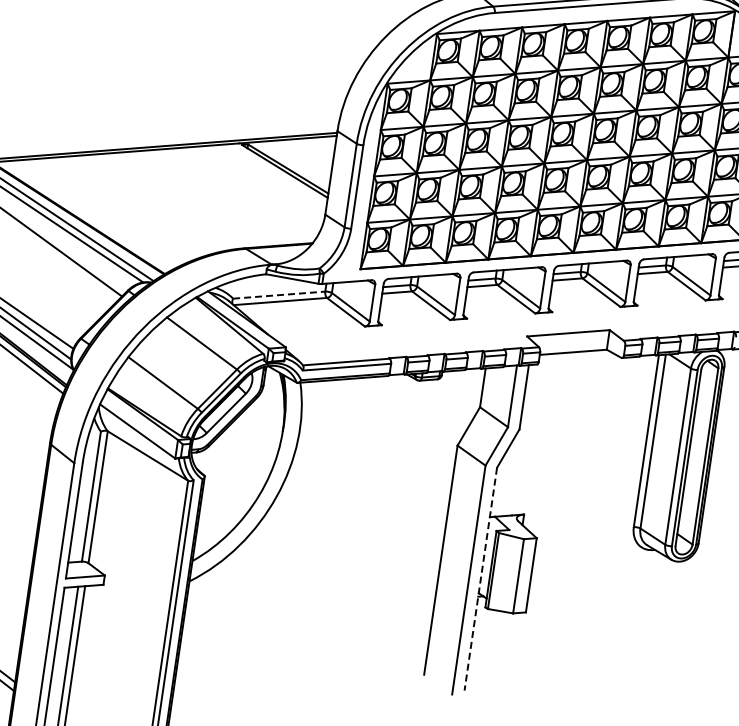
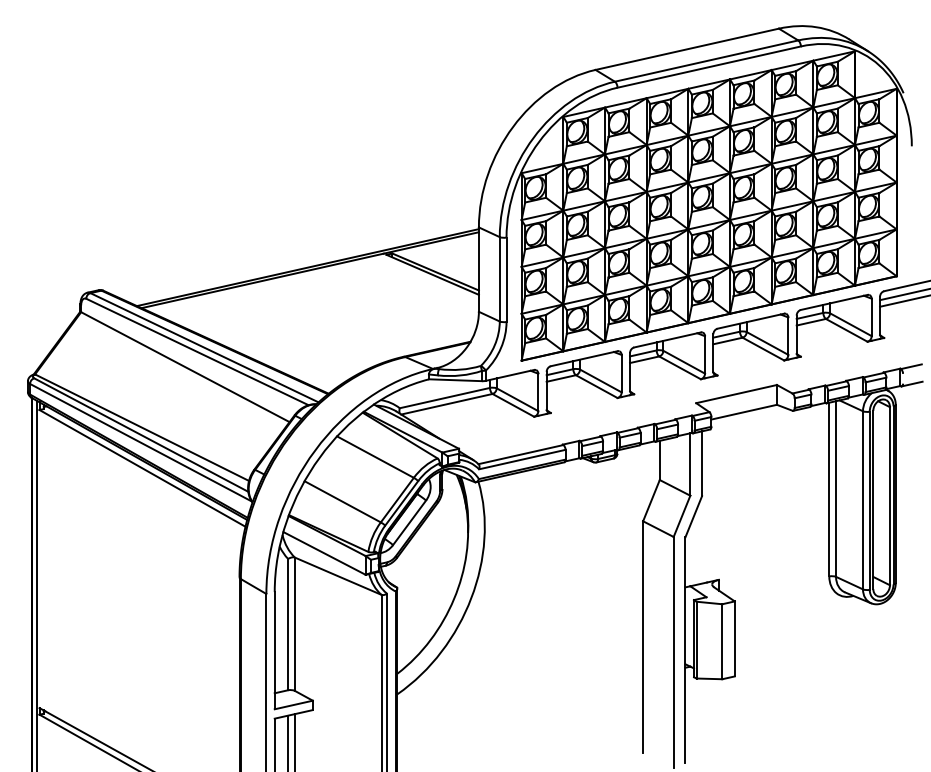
line: (279, 294) -> (445, 397), dashed -> solid
line: (480, 579) -> (685, 650), dashed -> solid

